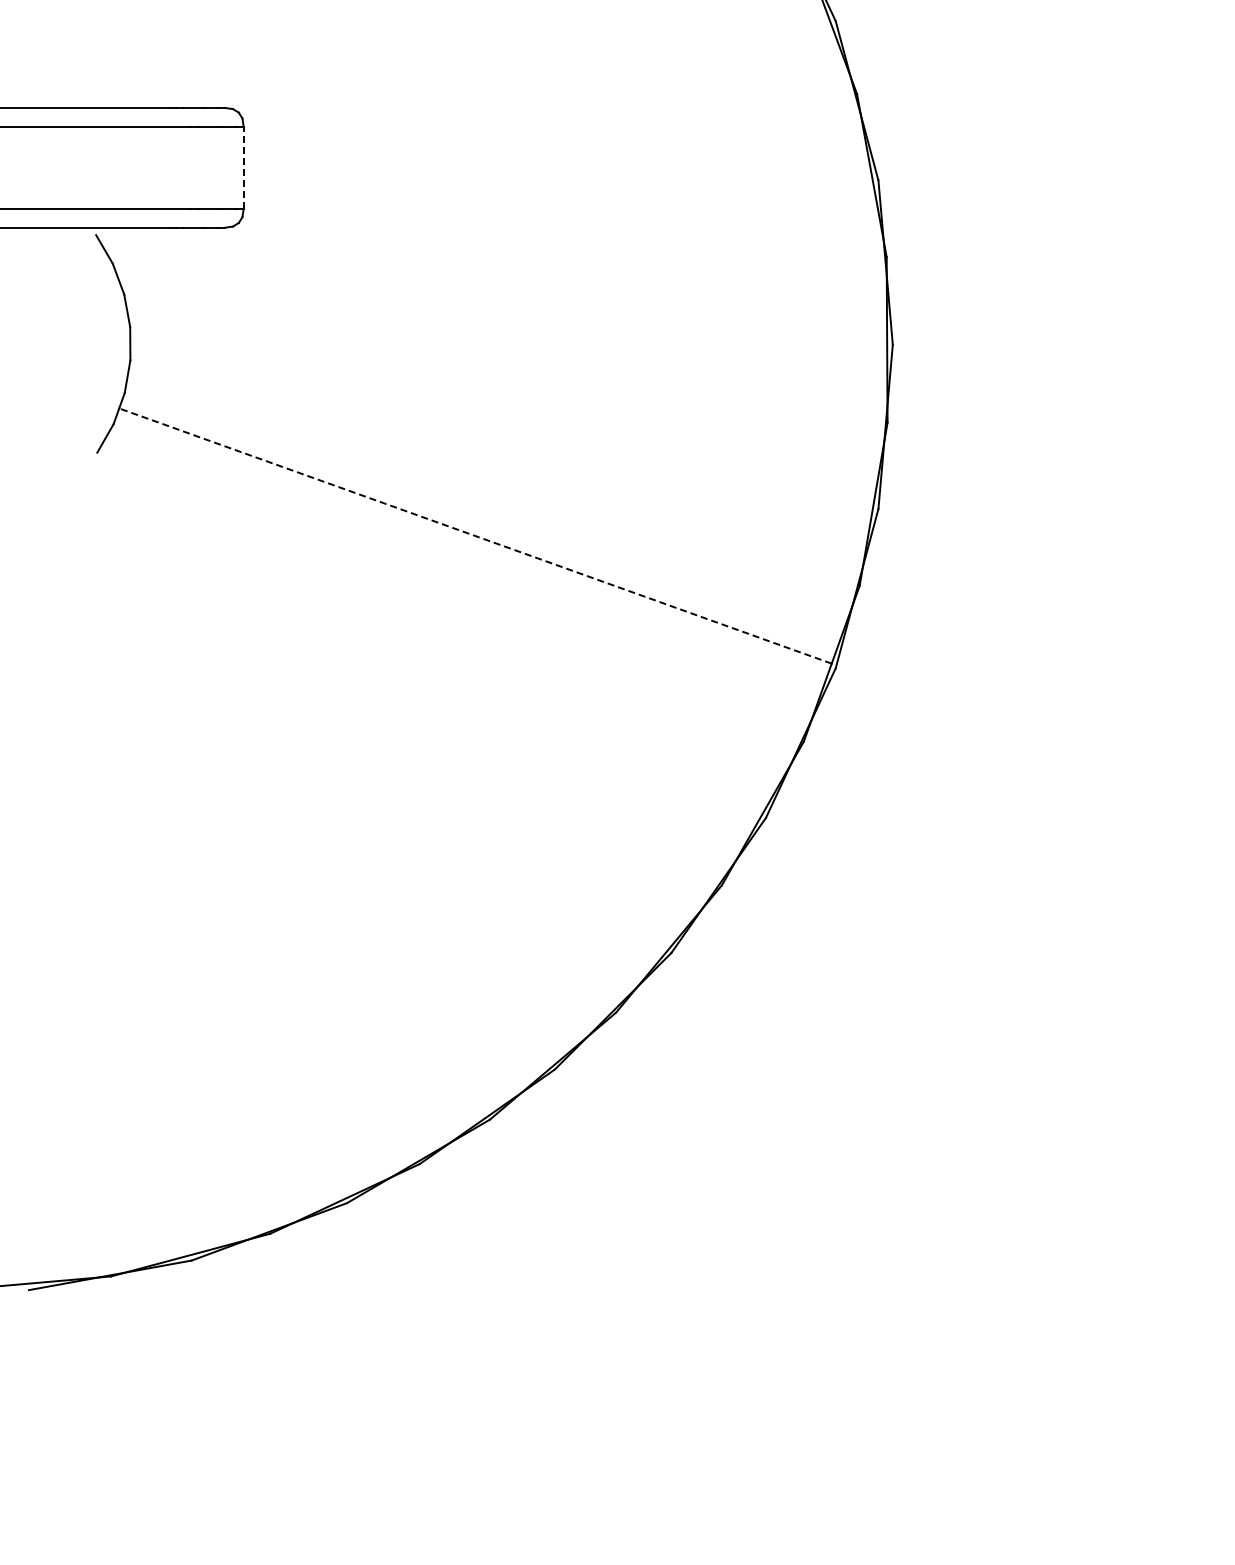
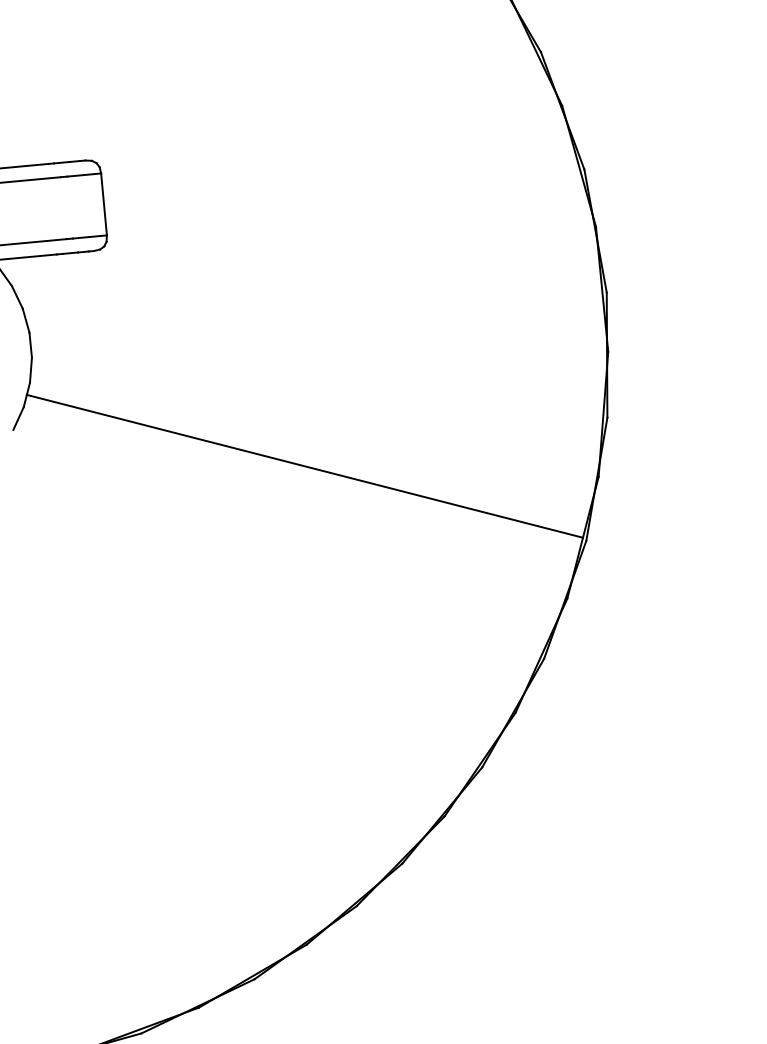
line: (243, 167) -> (103, 204), dashed -> solid
line: (475, 535) -> (304, 465), dashed -> solid

